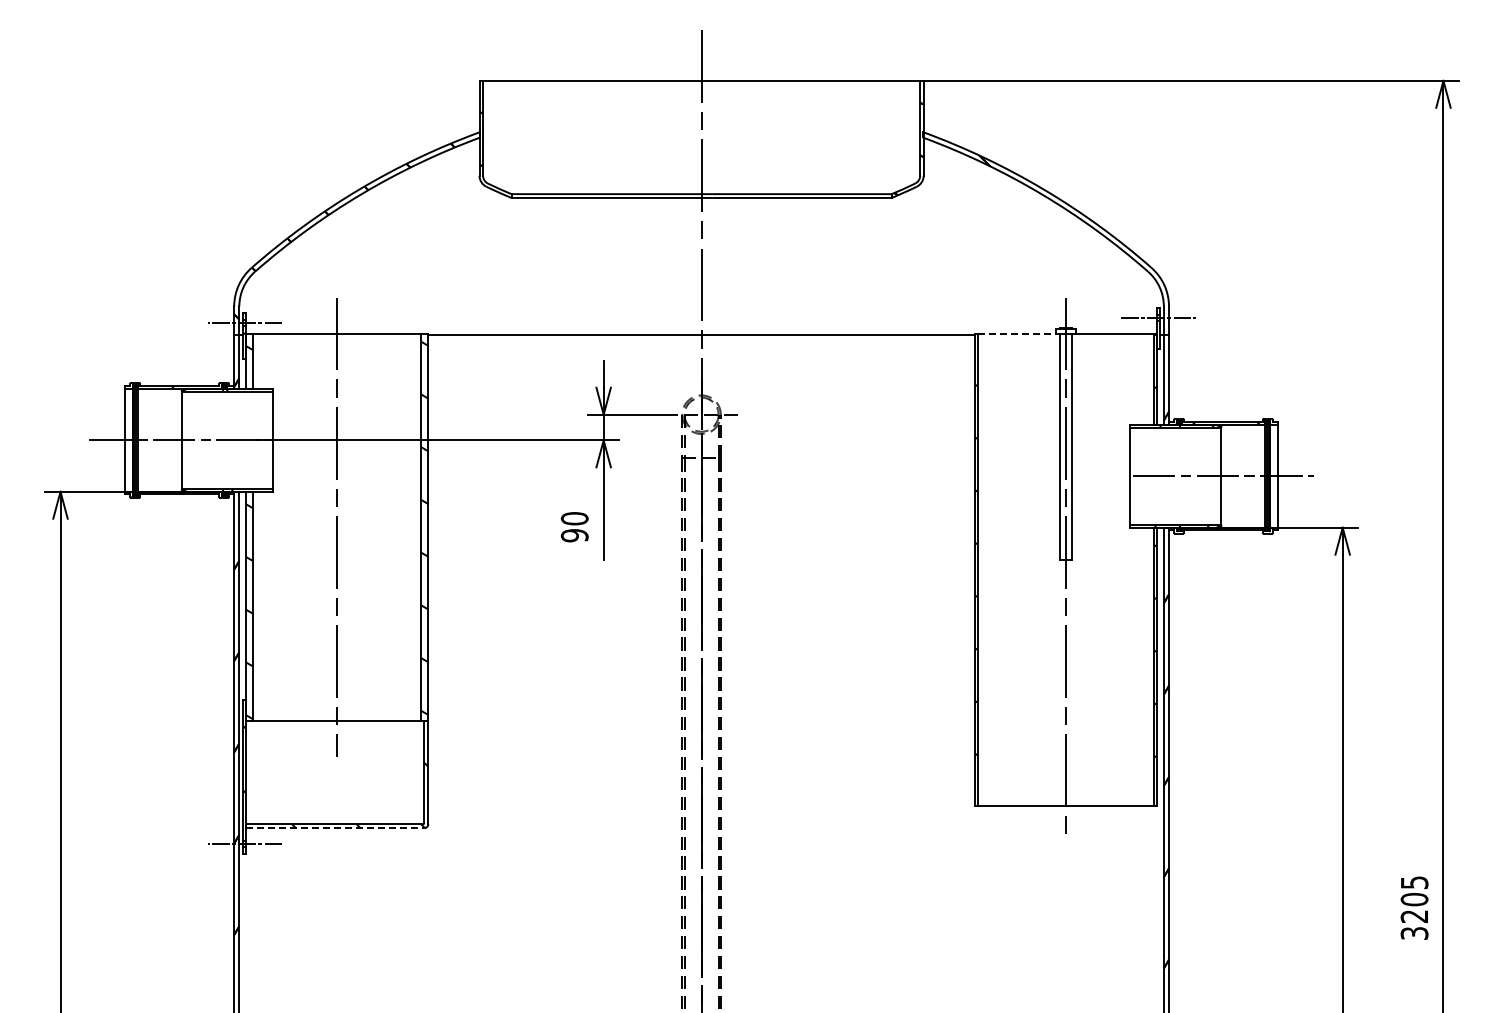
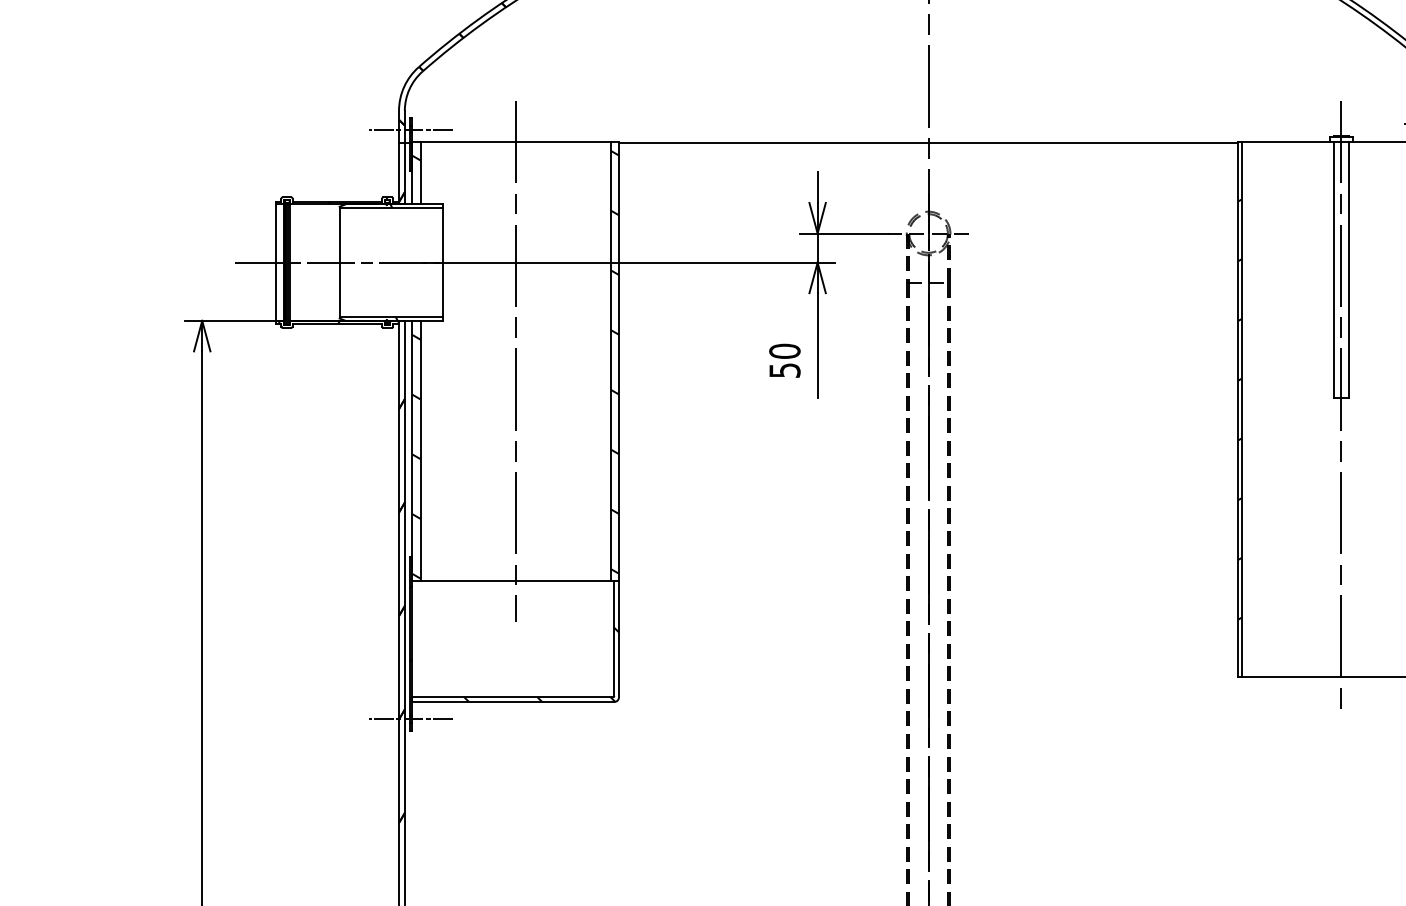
line: (1016, 333) -> (1285, 141), dashed -> solid
text: (574, 535) -> (784, 370), 90 -> 50
line: (335, 828) -> (513, 702), dashed -> solid

